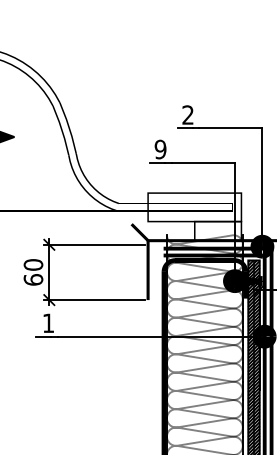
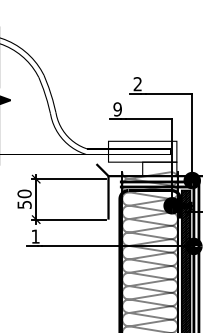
text: (33, 279) -> (24, 204), 60 -> 50

